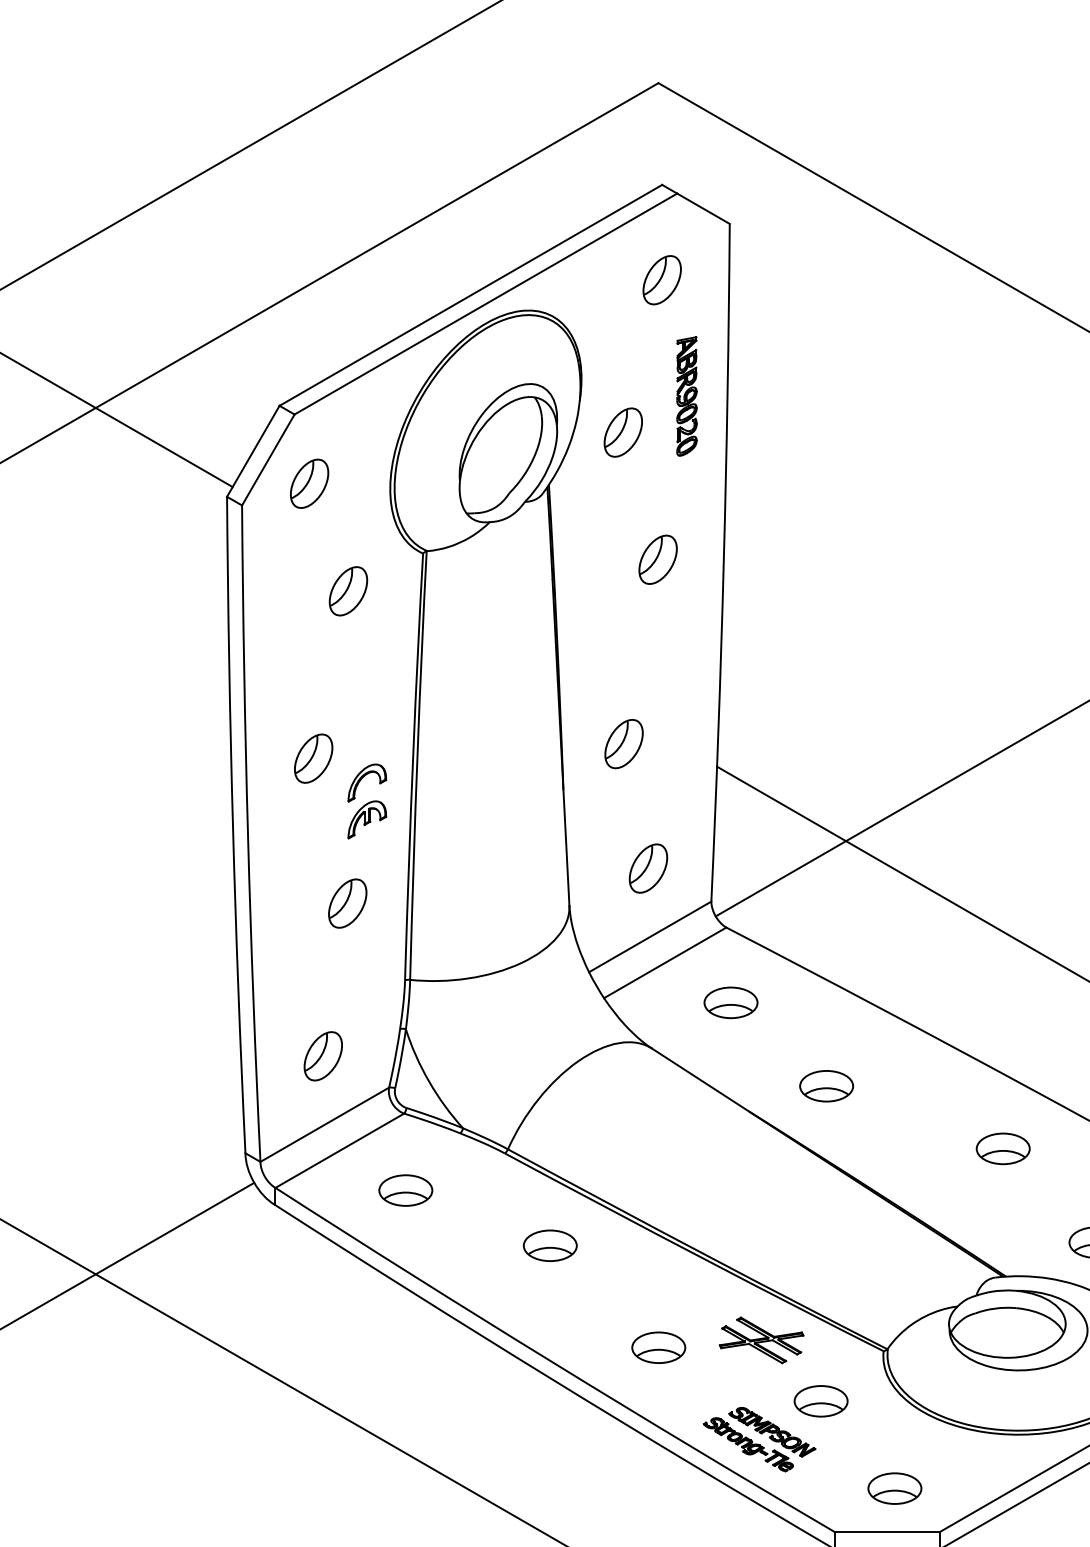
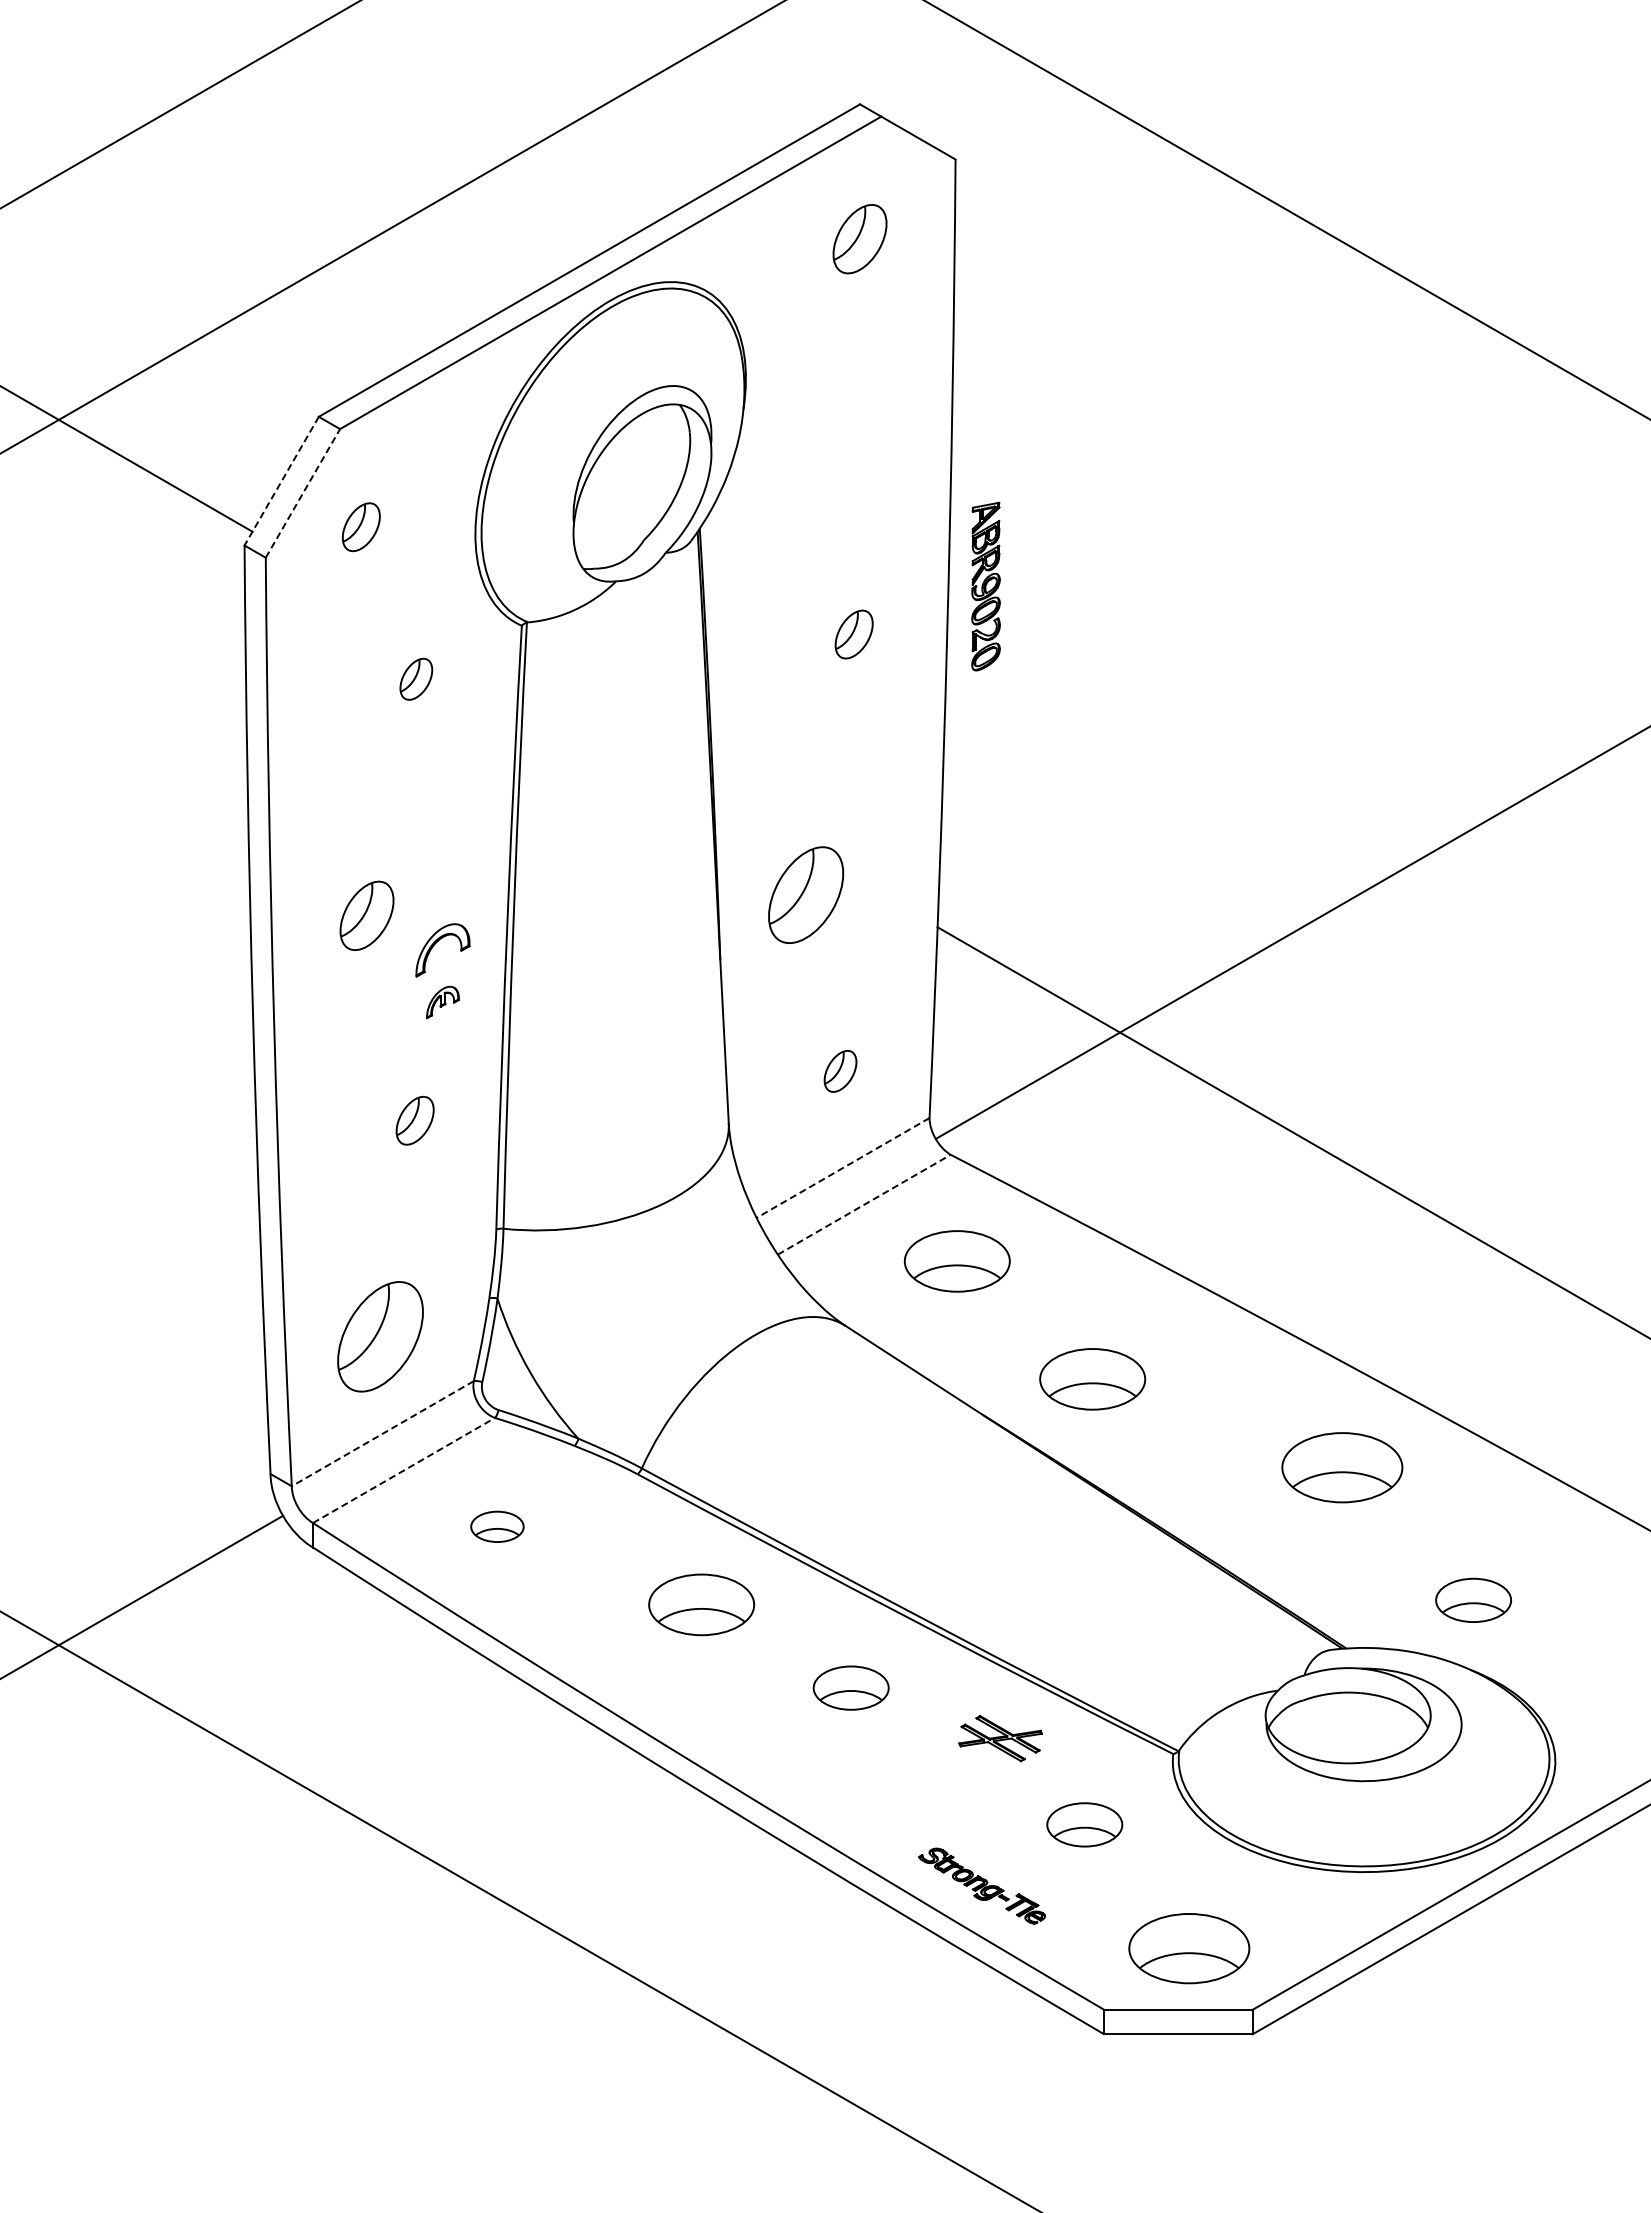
part: (686, 396) -> (985, 586), moved
part: (622, 432) -> (804, 454), removed
line: (253, 451) -> (281, 481), solid -> dashed
line: (268, 459) -> (303, 492), solid -> dashed
part: (309, 484) -> (361, 527), size x0.7
part: (657, 559) -> (853, 634), size x0.7
part: (348, 591) -> (416, 679), size x0.6
part: (623, 744) -> (805, 895), size x1.4
part: (367, 819) -> (442, 1002), size x0.6
part: (648, 868) -> (840, 1071), size x0.6
part: (347, 903) -> (414, 1120), size x0.7
line: (650, 936) -> (843, 1167), solid -> dashed
line: (665, 962) -> (864, 1204), solid -> dashed
part: (731, 1002) -> (957, 1260), size x1.4
part: (323, 1056) -> (380, 1336), size x1.6
part: (826, 1085) -> (1092, 1378), size x1.4
line: (324, 1124) -> (382, 1433), solid -> dashed
part: (1003, 1148) -> (1342, 1467), size x1.6
line: (340, 1150) -> (404, 1470), solid -> dashed
part: (405, 1190) -> (497, 1526), size x0.7
part: (550, 1245) -> (701, 1604), size x1.4
part: (761, 1340) -> (1000, 1738), size x0.7
part: (658, 1347) -> (850, 1687), moved
part: (772, 1432) -> (1015, 1868), removed
part: (894, 1488) -> (1188, 1947), size x1.6

